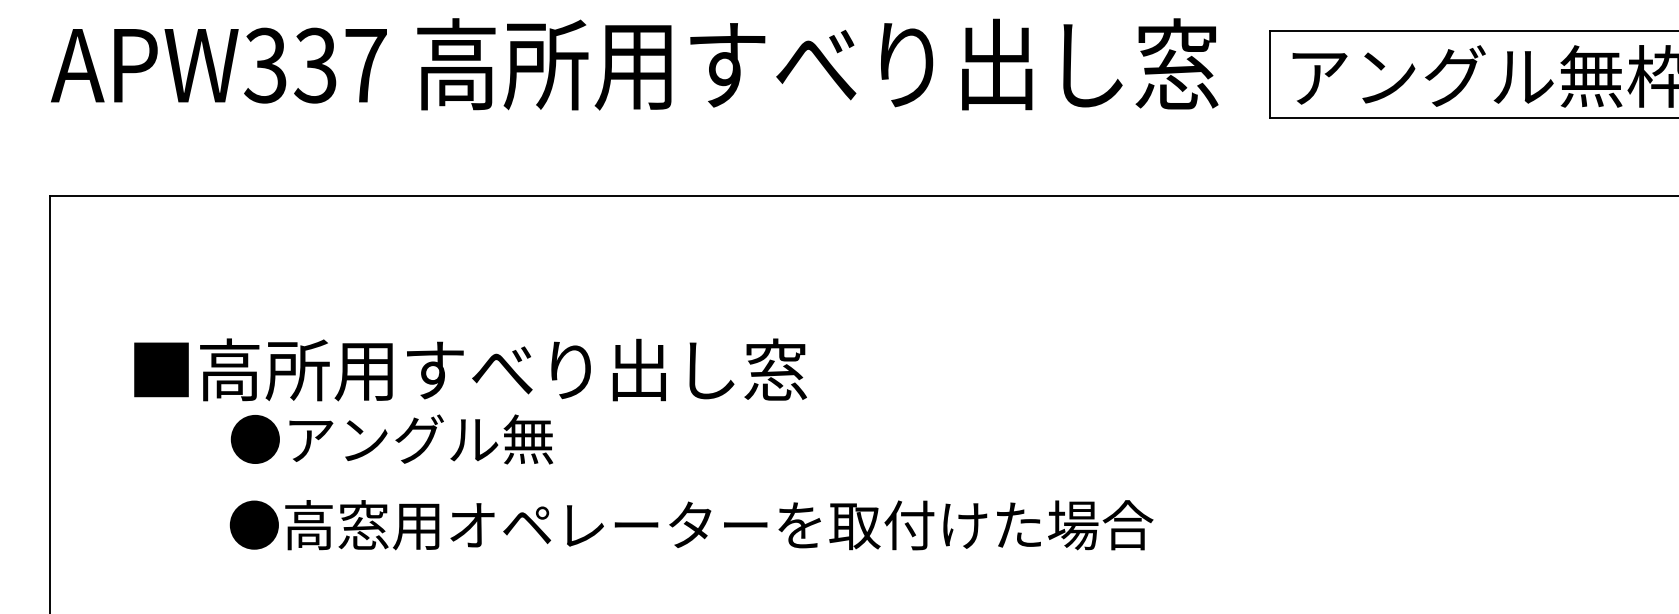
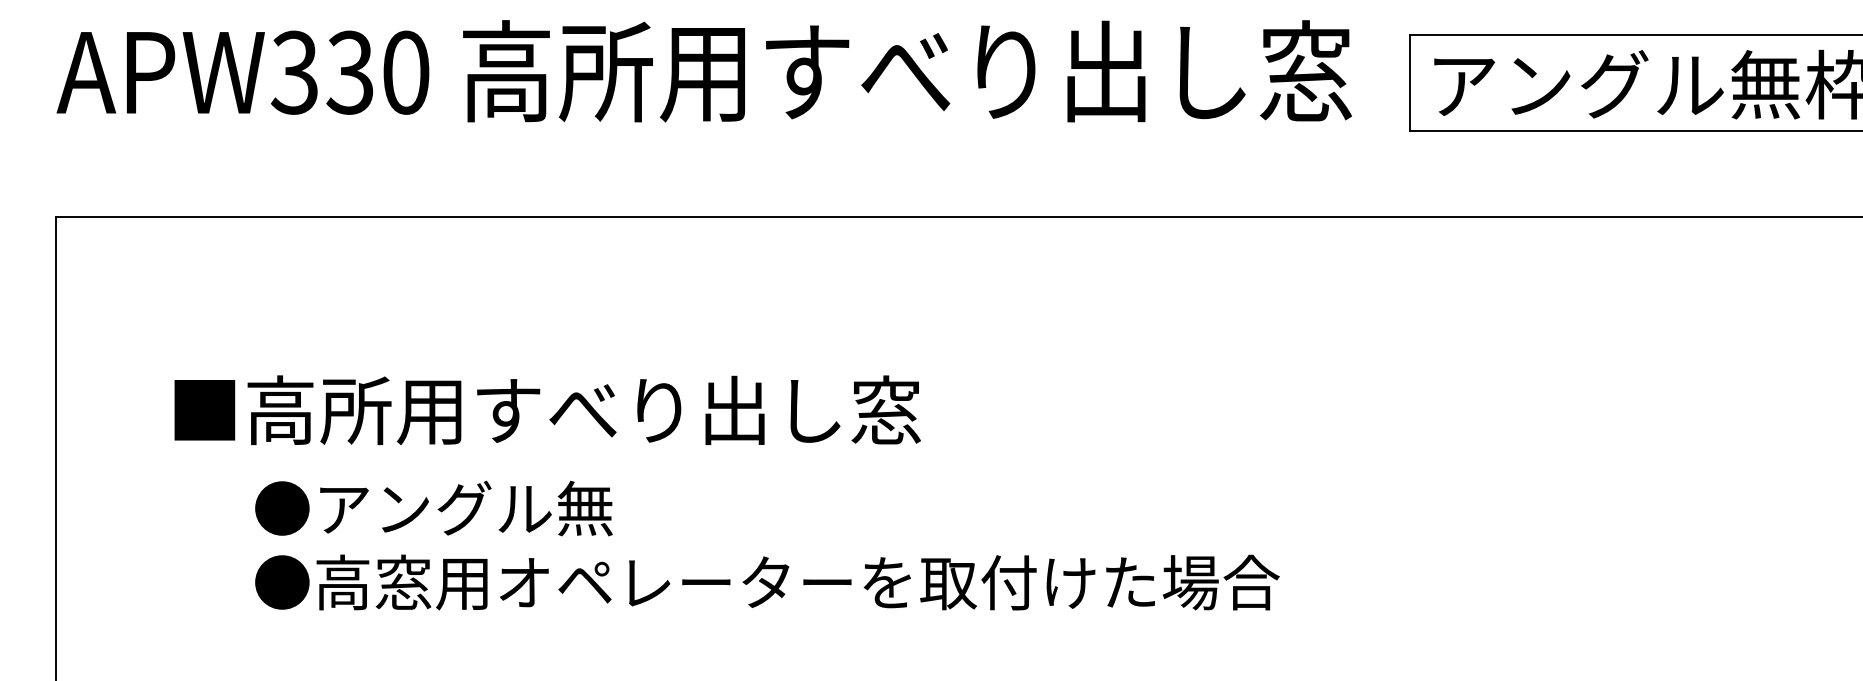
text: (365, 65) -> (405, 72), APW337 -> APW330
text: (470, 369) -> (547, 409), moved
text: (391, 439) -> (433, 508), moved

